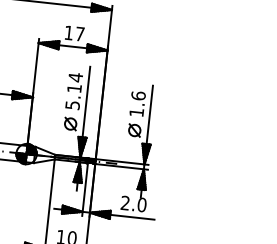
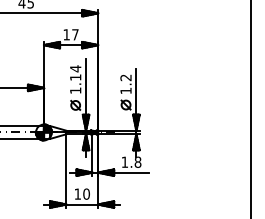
text: (137, 95) -> (125, 77), 1.6 -> 1.2
text: (72, 105) -> (75, 90), 5.14 -> 1.14
text: (133, 203) -> (131, 161), 2.0 -> 1.8

